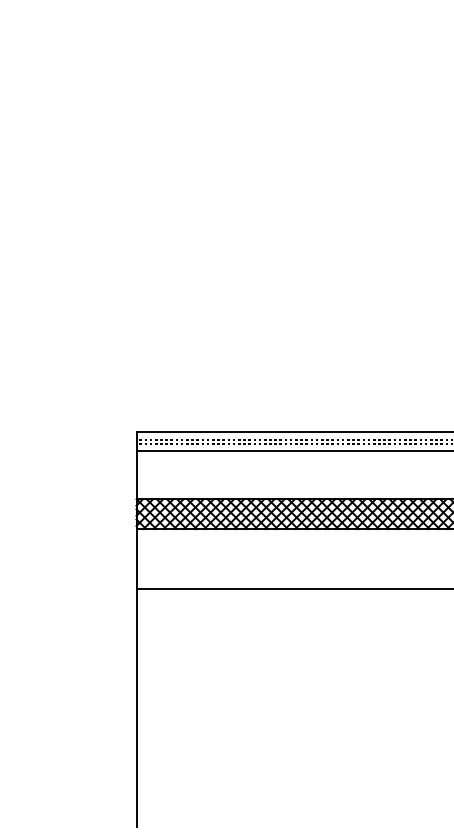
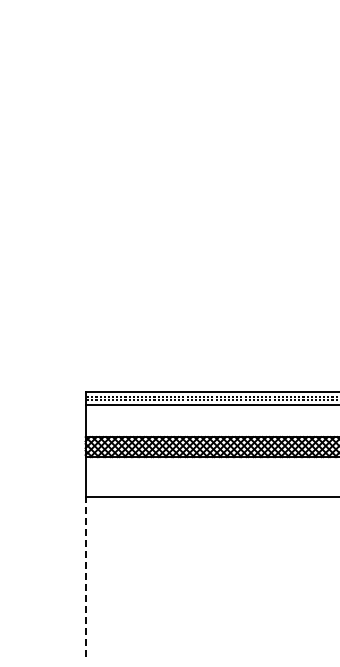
line: (136, 706) -> (85, 576), solid -> dashed

